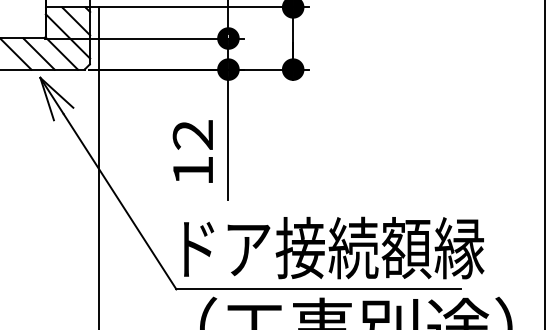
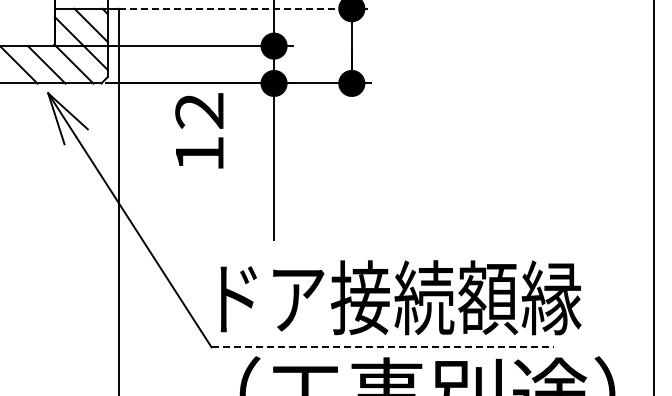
line: (203, 7) -> (244, 8), solid -> dashed
text: (192, 151) -> (199, 130), moved
line: (319, 289) -> (383, 347), solid -> dashed

